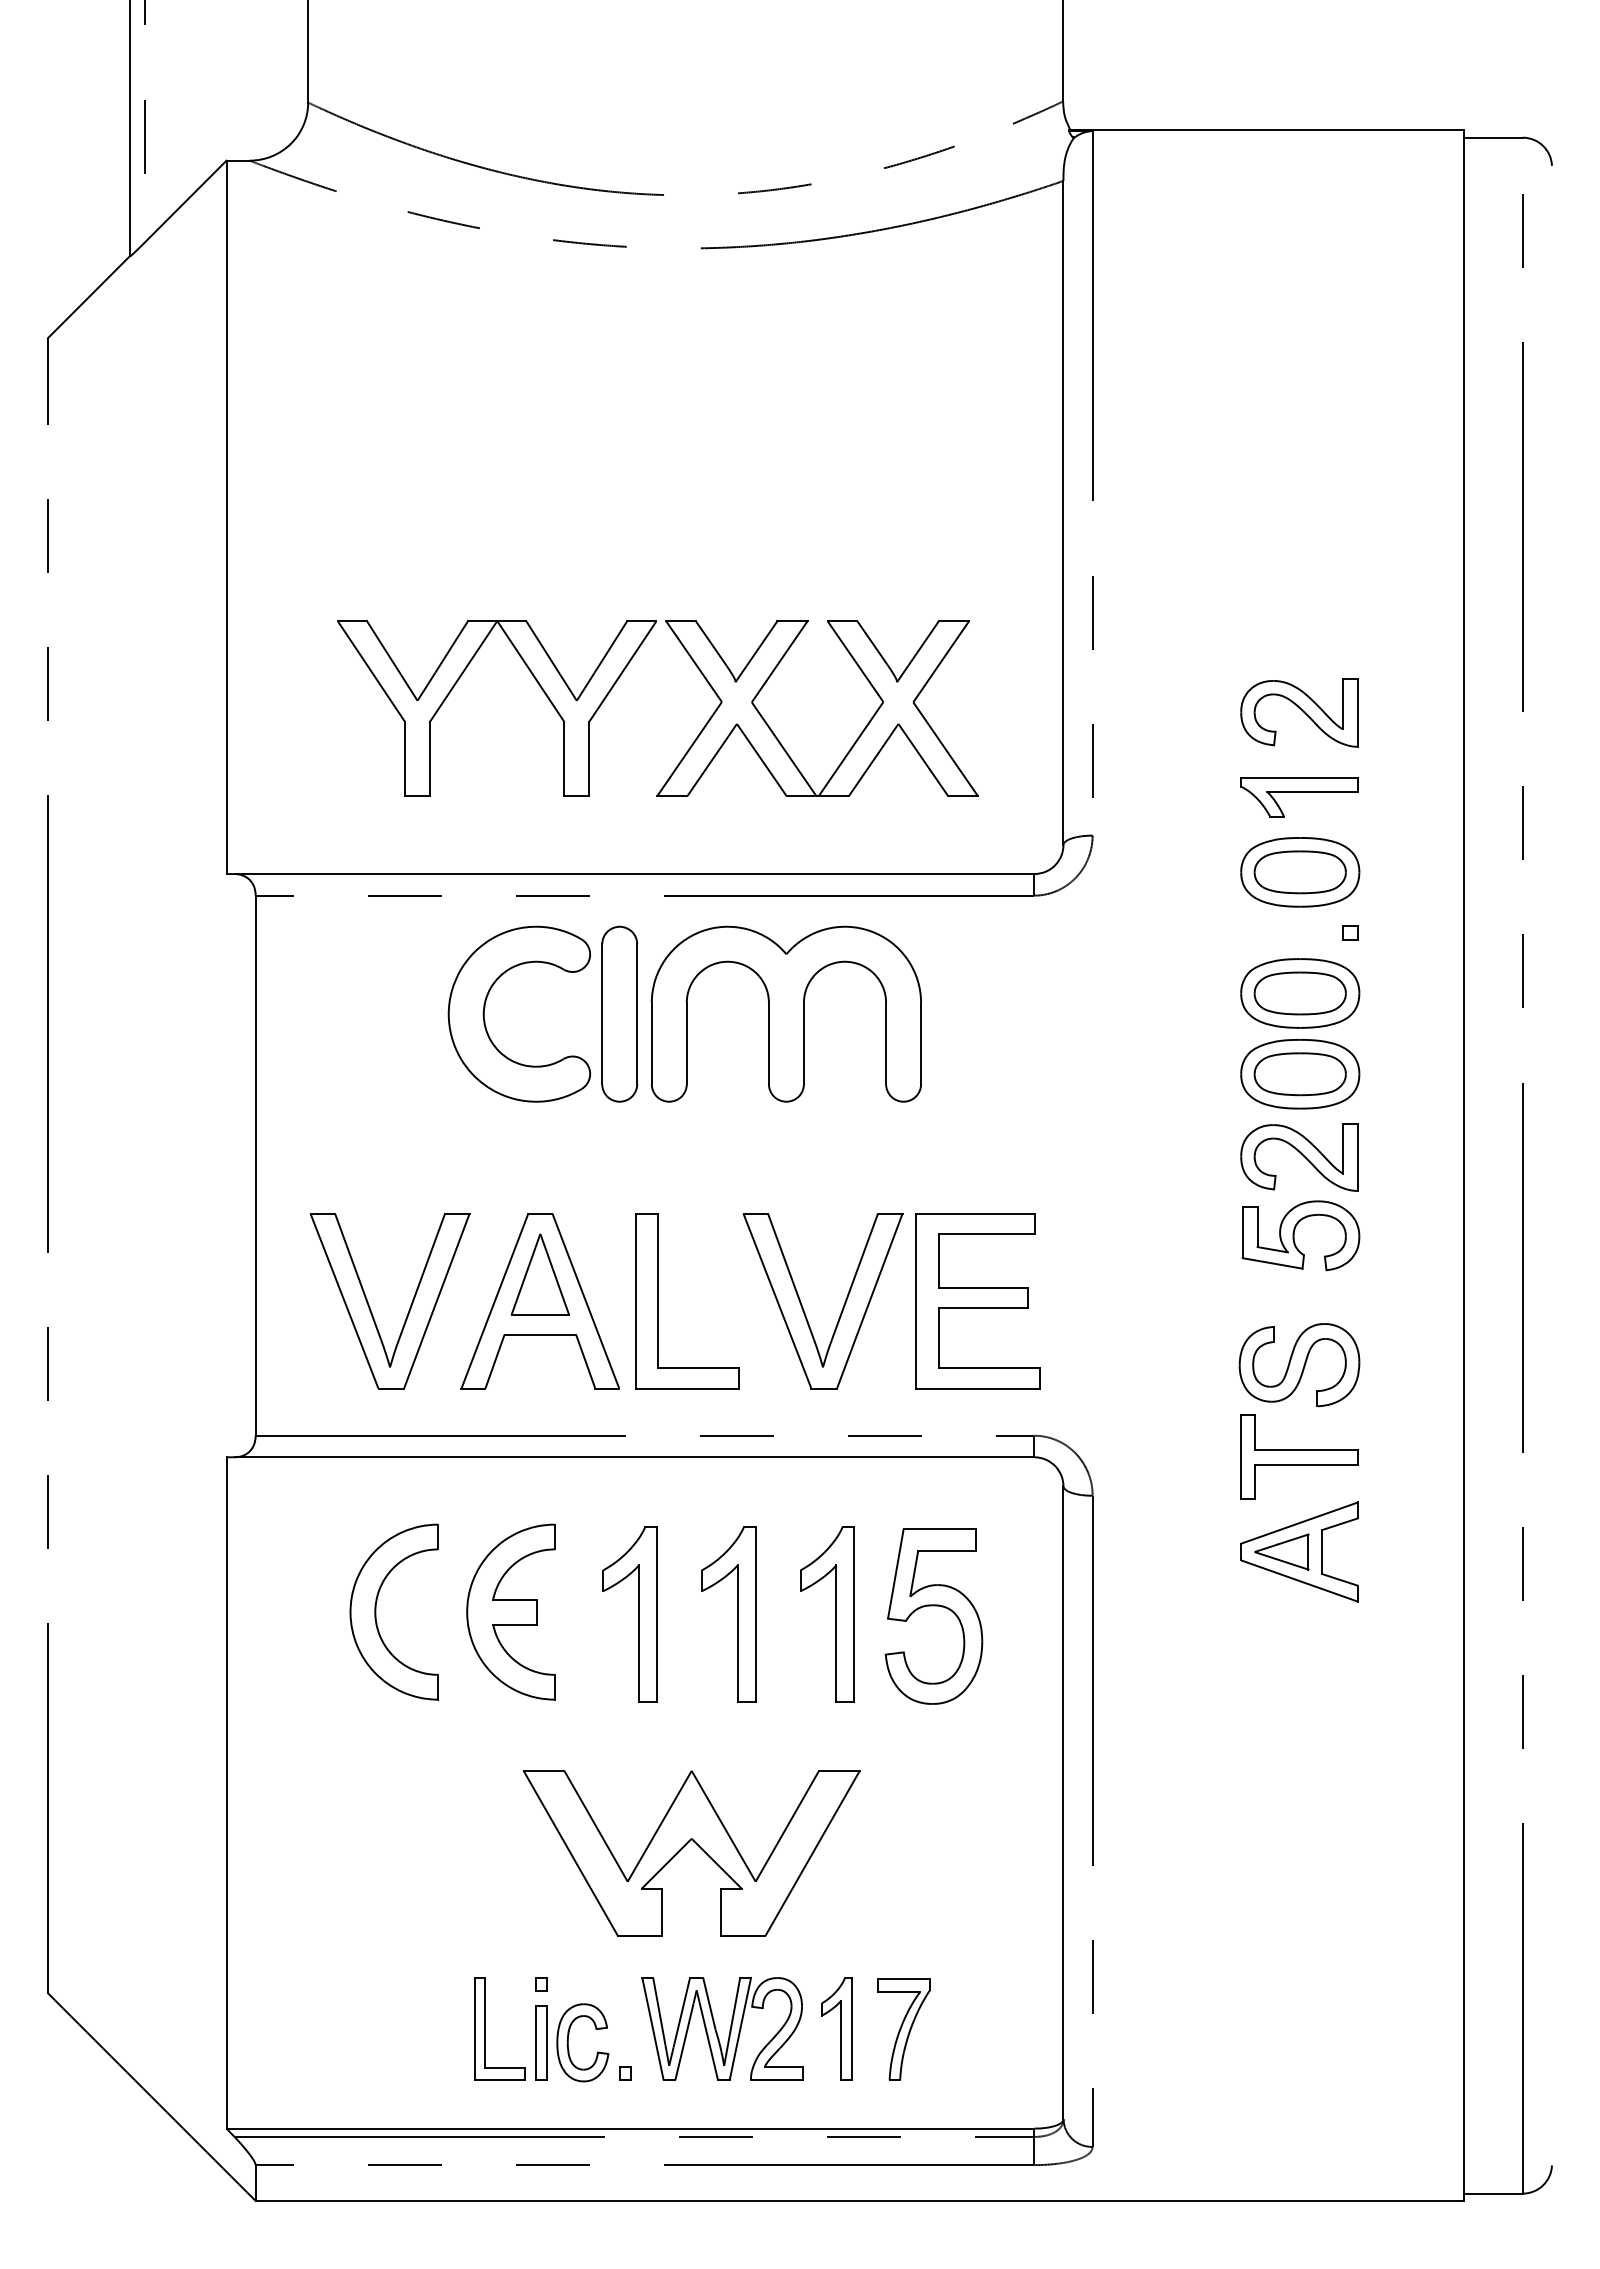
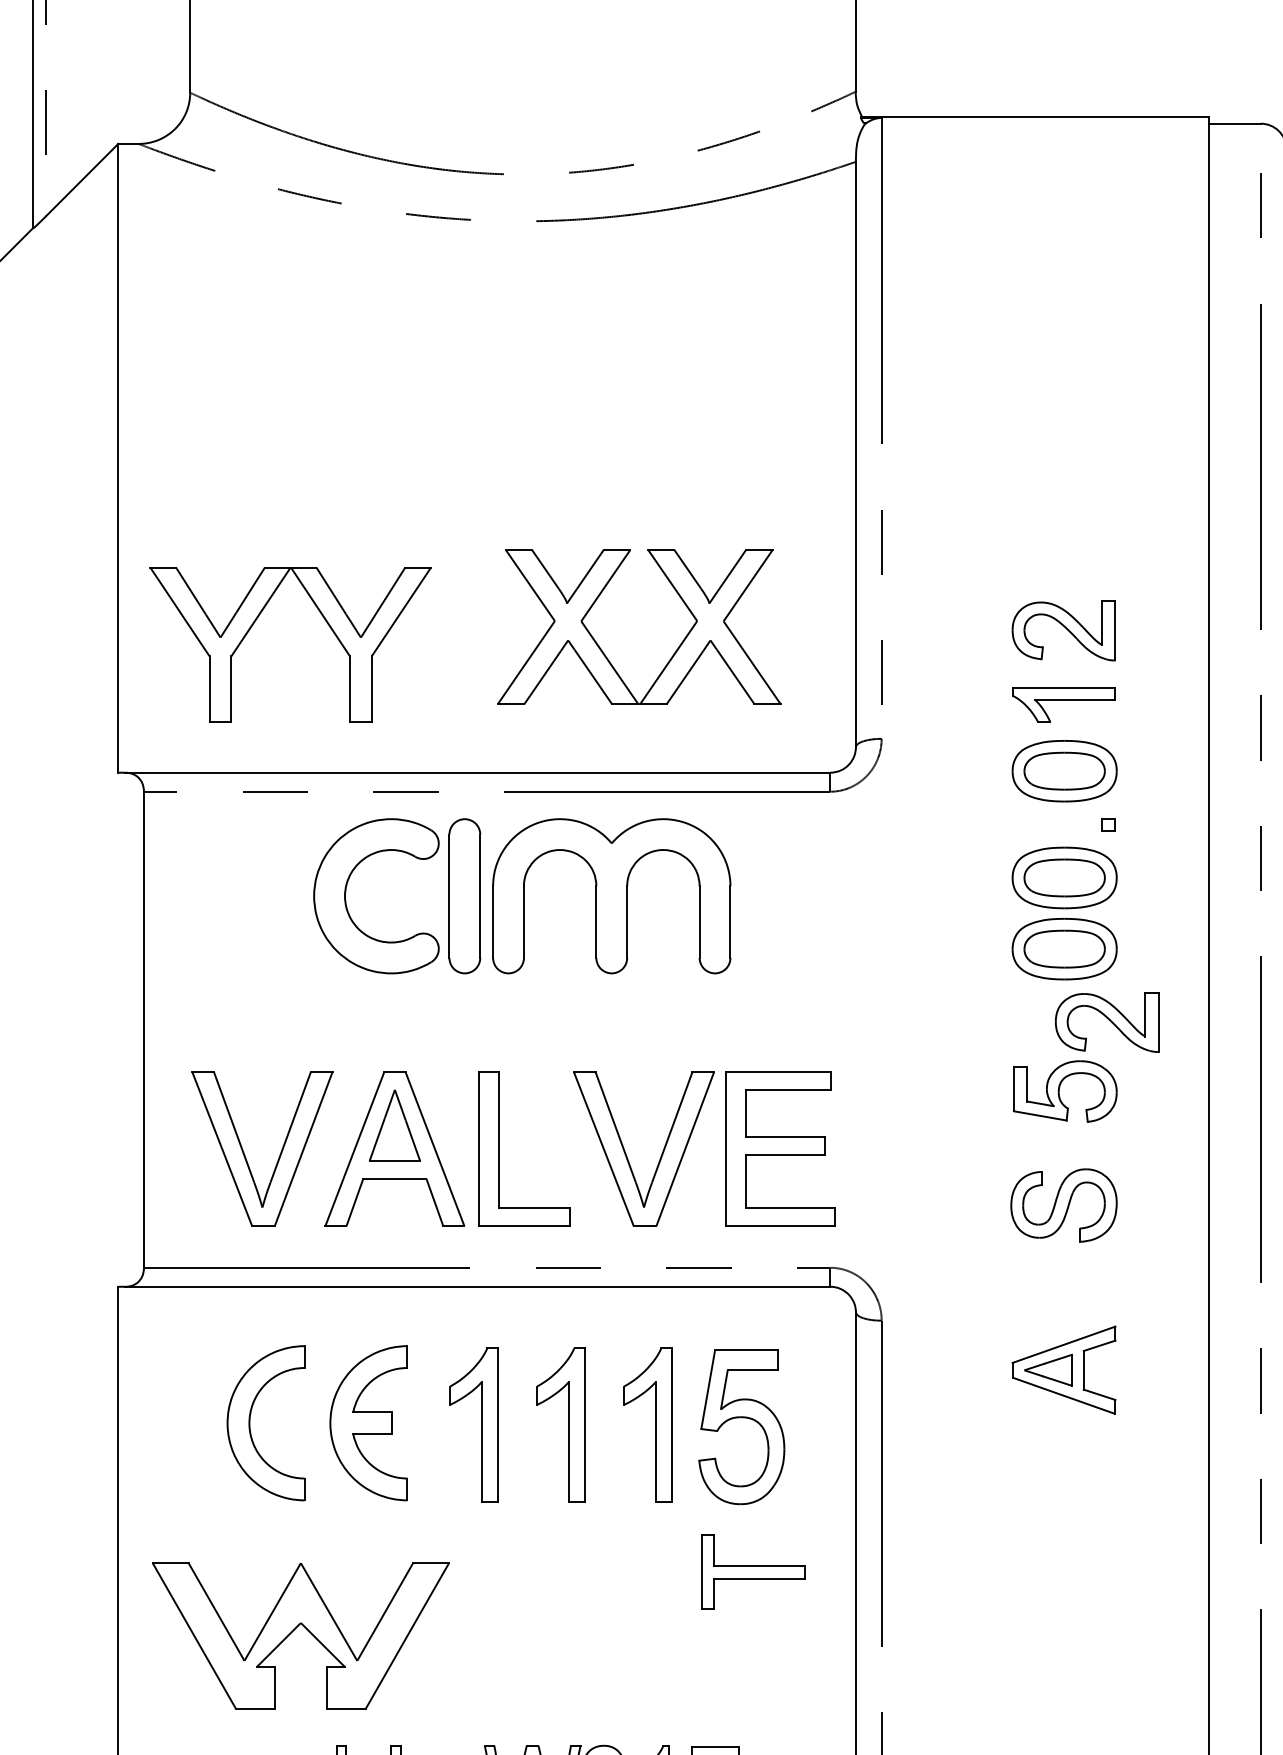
part: (458, 681) -> (256, 620), moved
part: (1299, 1157) -> (1107, 1022), moved
part: (1299, 1456) -> (753, 1571), moved
part: (685, 1846) -> (295, 1629), moved

